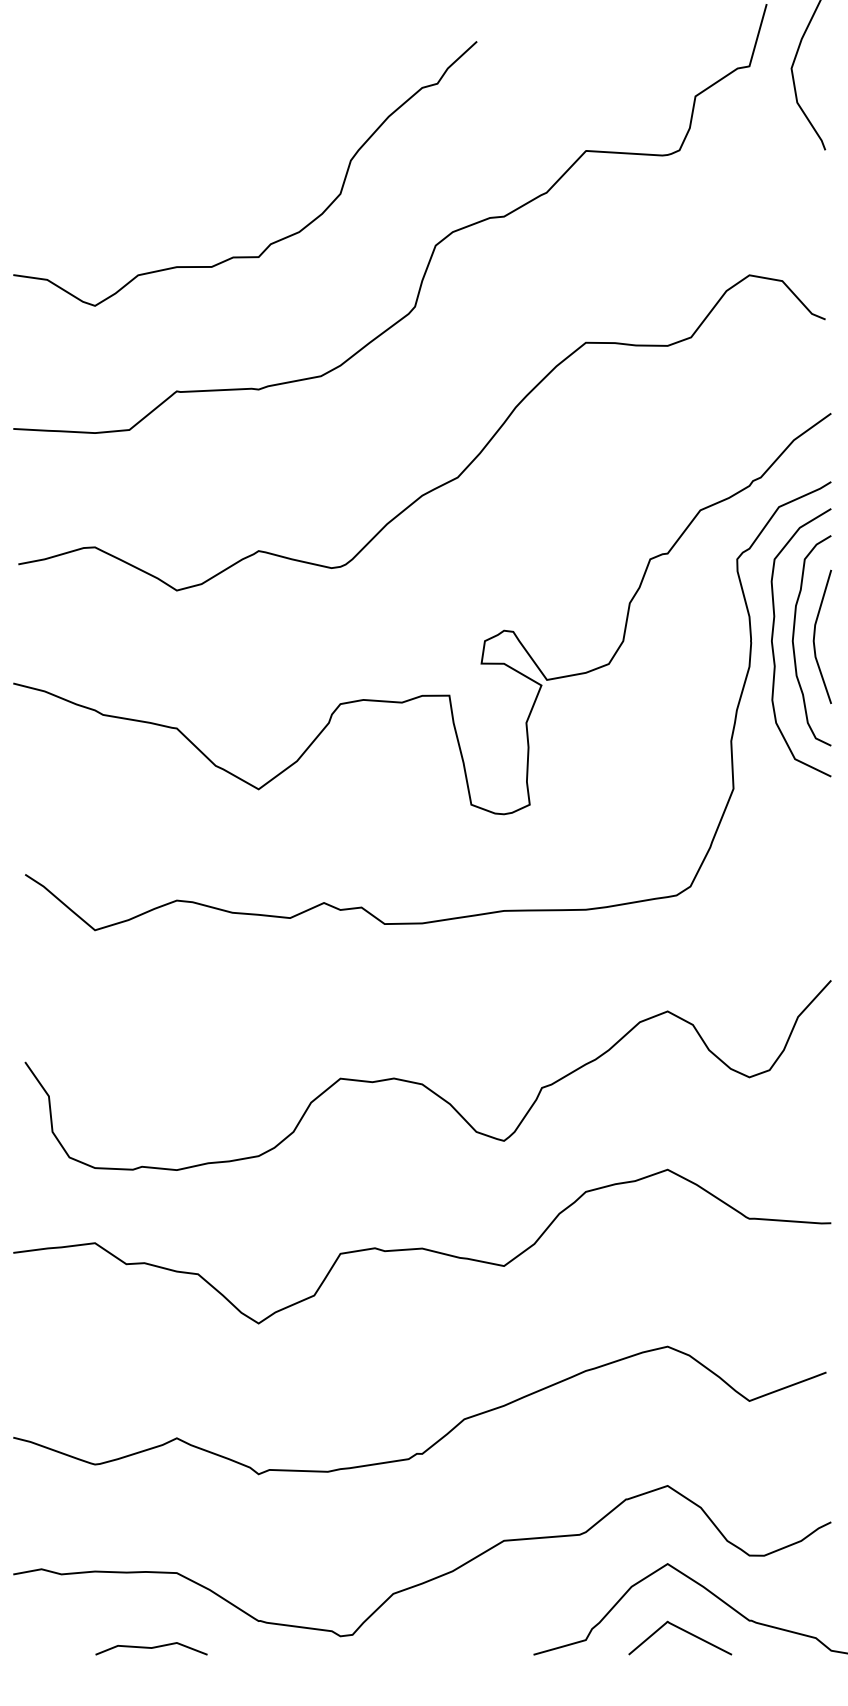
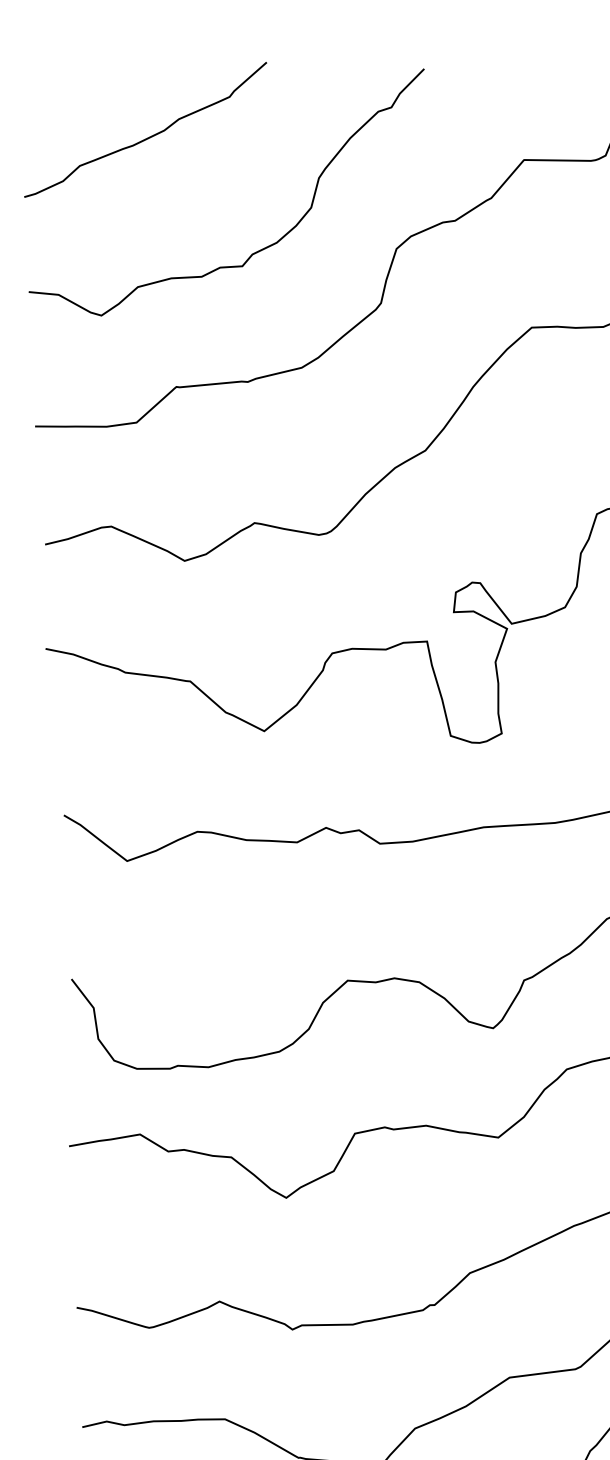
curve: (158, 104) -> (148, 137), added

